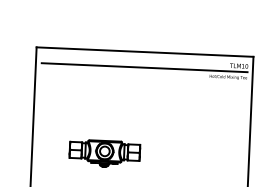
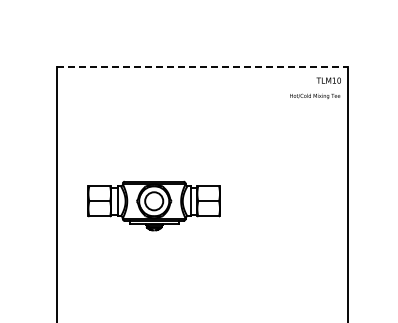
line: (145, 52) -> (202, 67), solid -> dashed
line: (144, 67) -> (202, 88), removed
part: (104, 153) -> (154, 205), size x1.4

